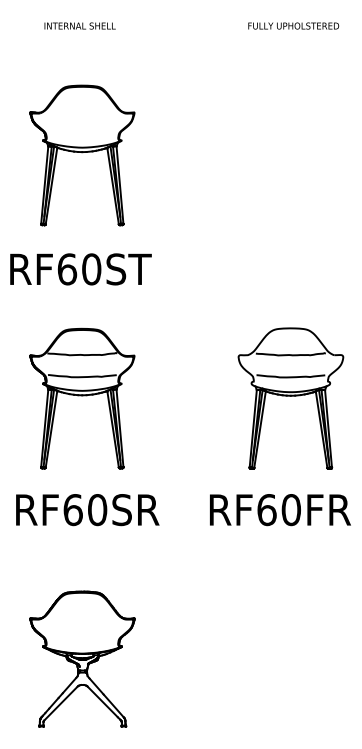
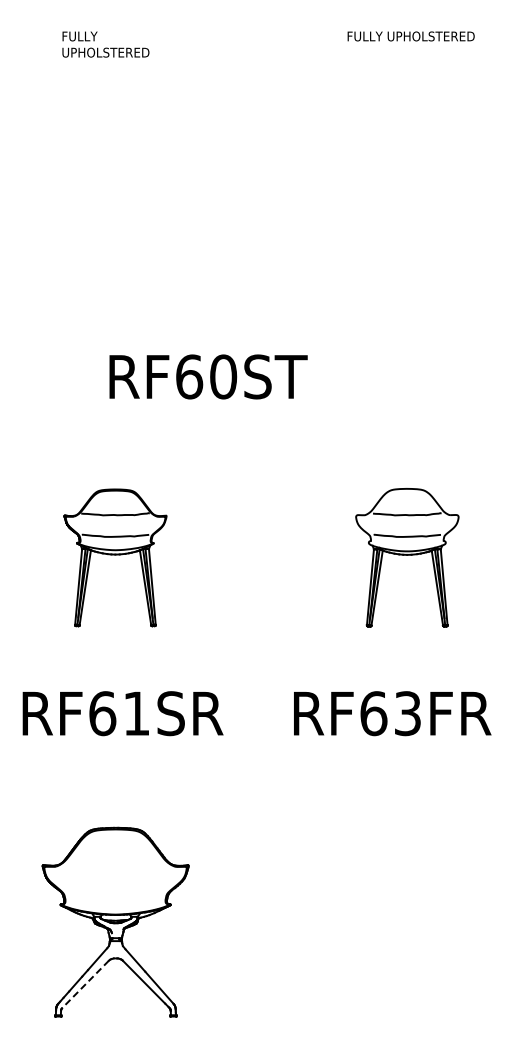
text: (80, 31) -> (112, 44), INTERNAL SHELL -> FULLY UPHOLSTERED
part: (82, 154) -> (115, 216), removed
text: (80, 269) -> (208, 376), moved
part: (82, 398) -> (115, 557), size x0.7
part: (291, 398) -> (407, 557), size x0.7
text: (97, 509) -> (136, 713), RF60SR -> RF61SR
text: (291, 509) -> (407, 713), RF60FR -> RF63FR
line: (60, 703) -> (85, 984), solid -> dashed

